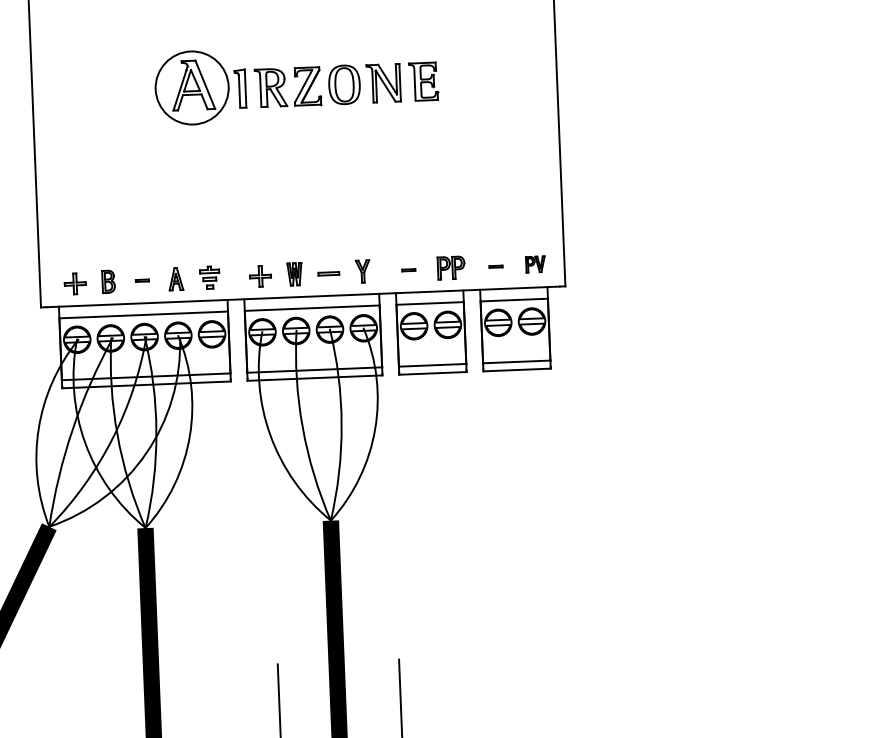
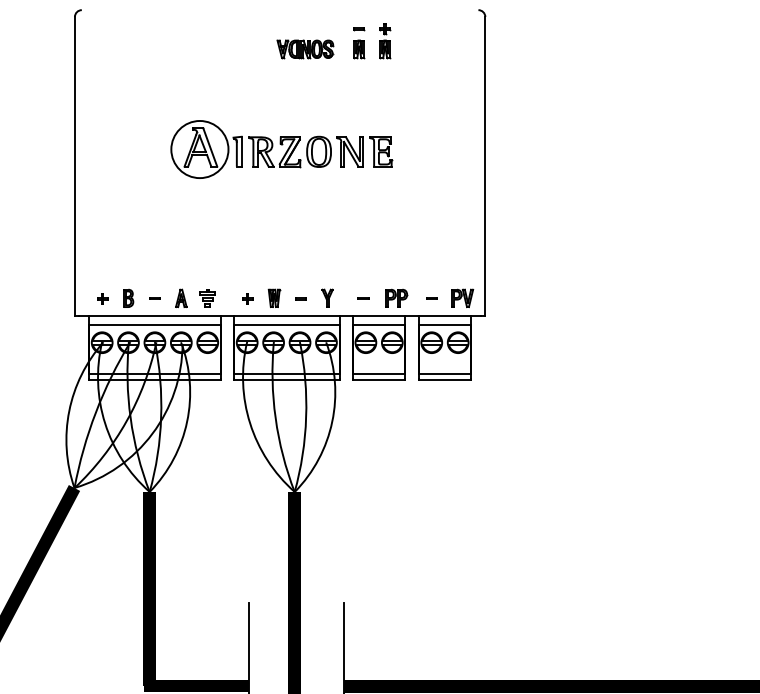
part: (535, 263) -> (462, 297), size x1.43
part: (328, 273) -> (300, 298), size x0.62
part: (260, 275) -> (247, 298), size x0.62
part: (75, 283) -> (102, 298), size x0.62

